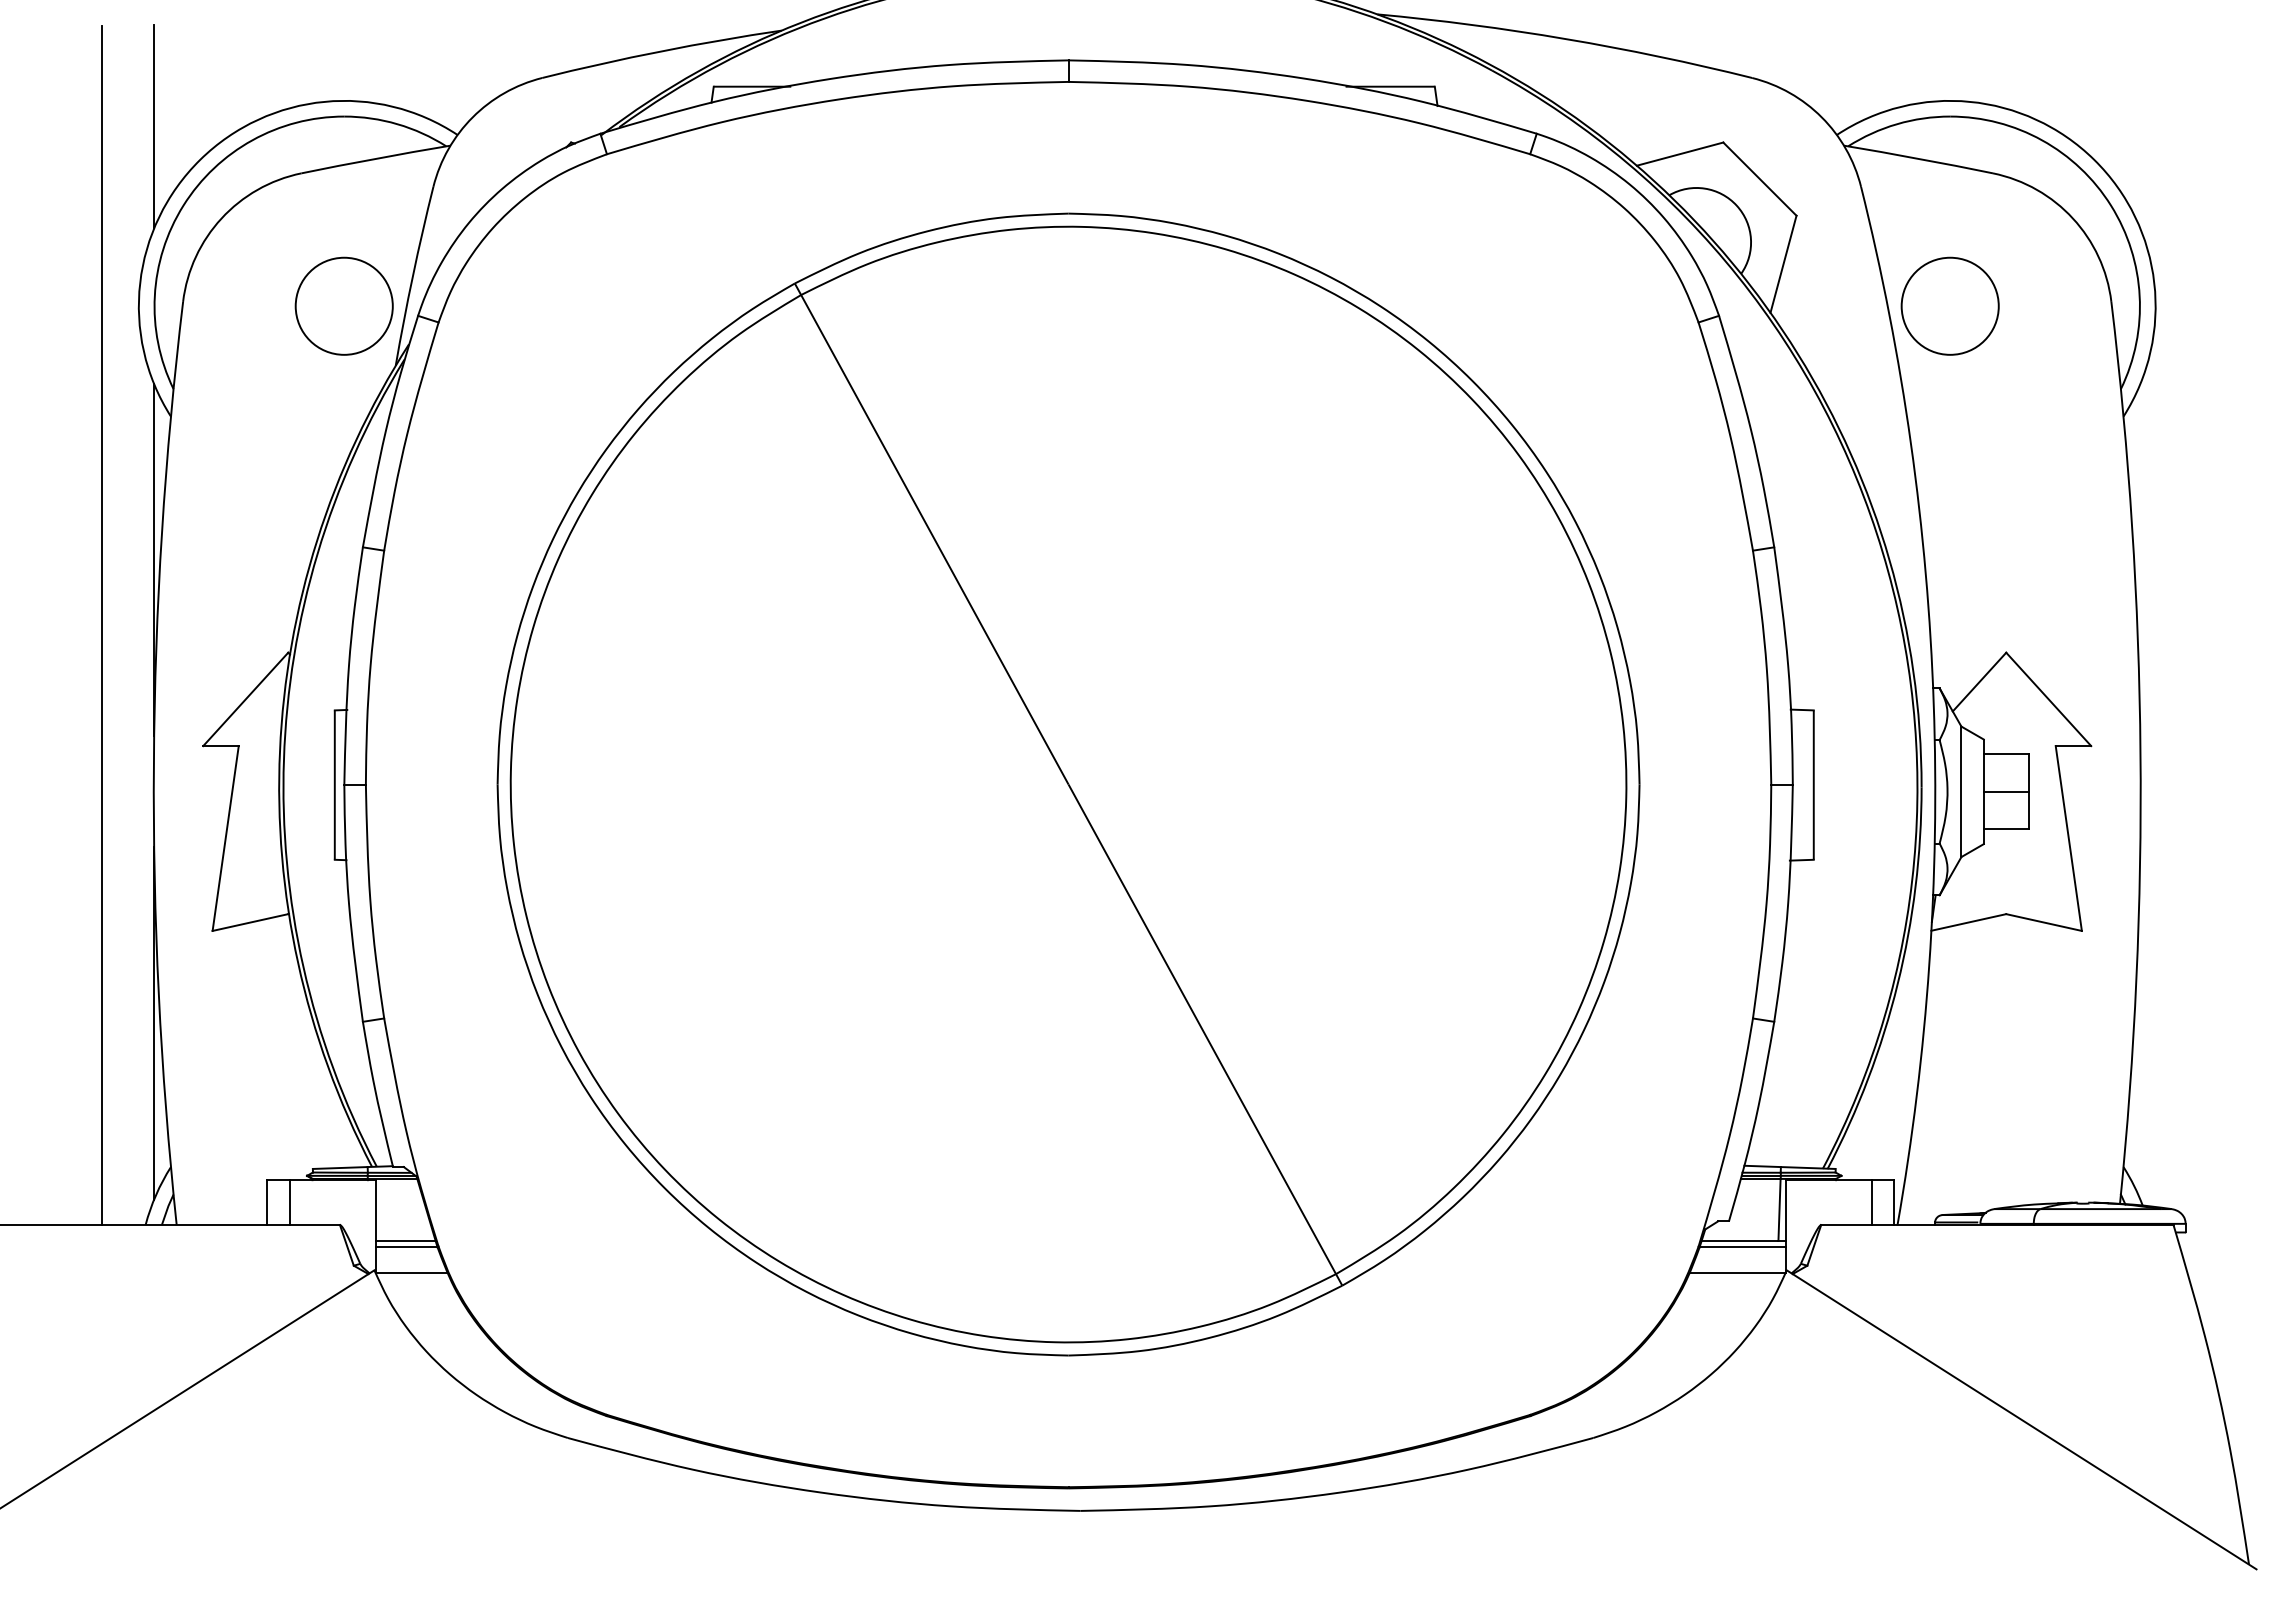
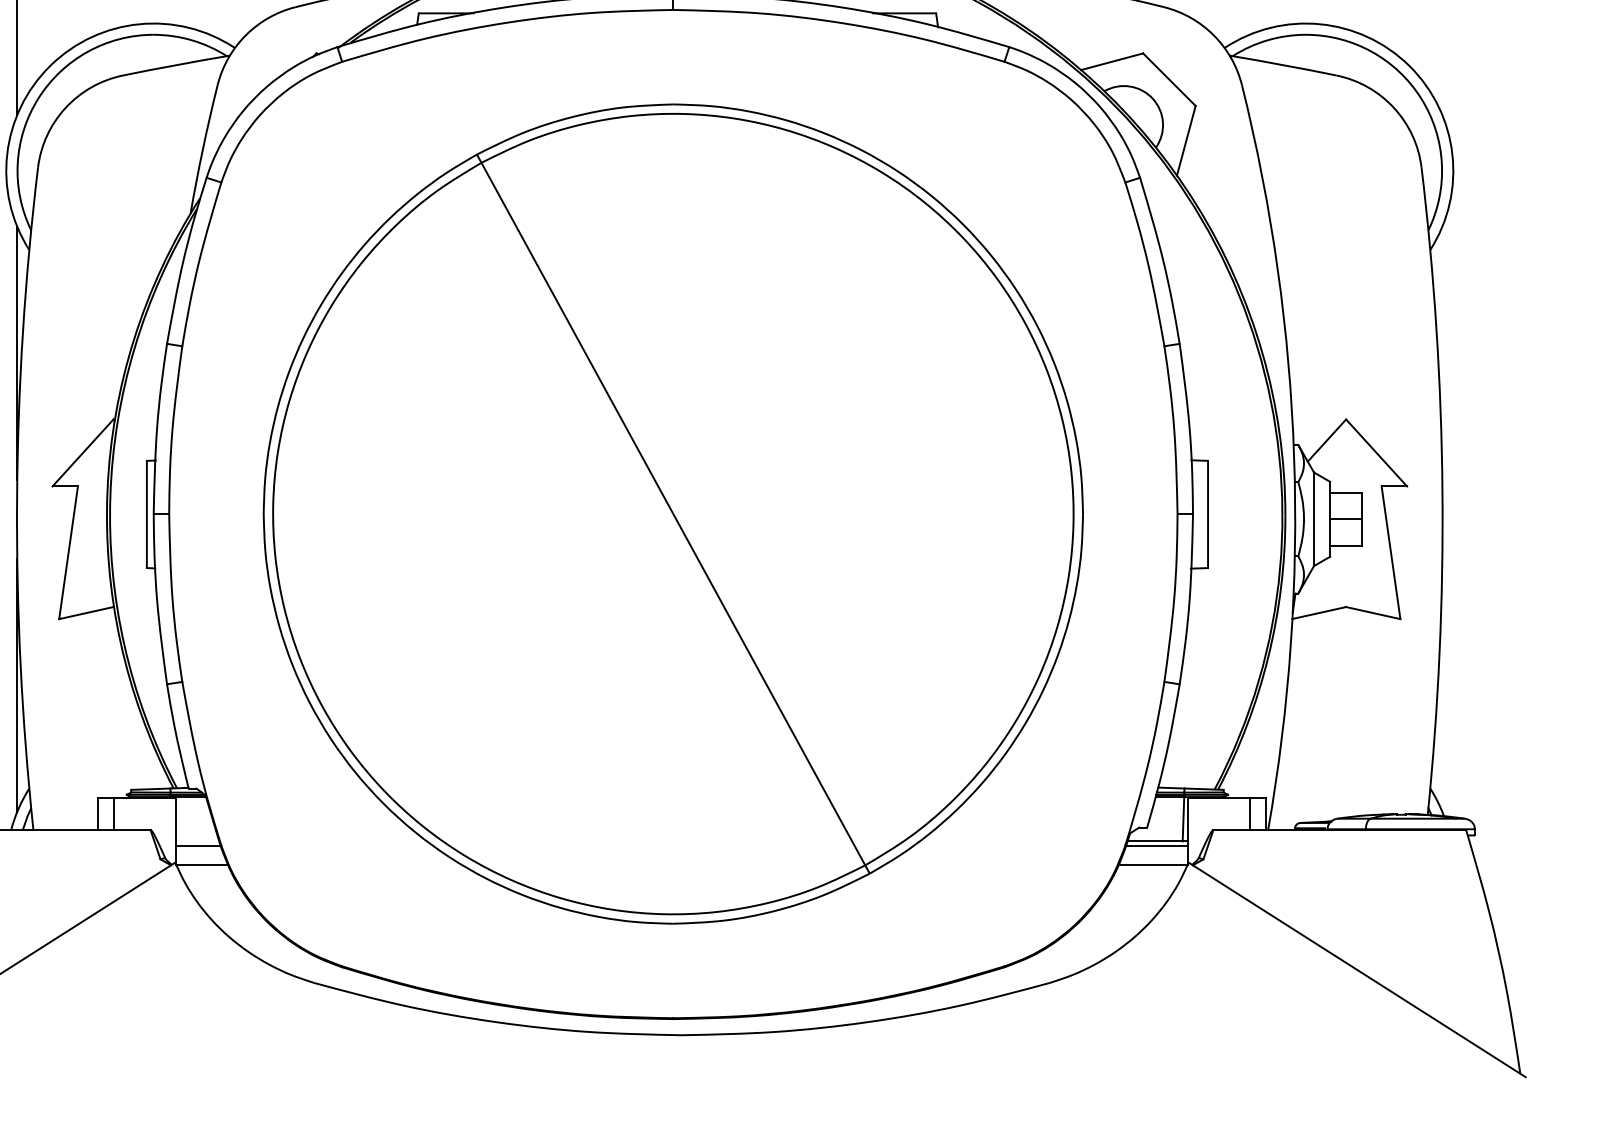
circle: (343, 305) -> (153, 170), removed
circle: (1949, 305) -> (1305, 170), removed
line: (405, 1240) -> (197, 841), removed

